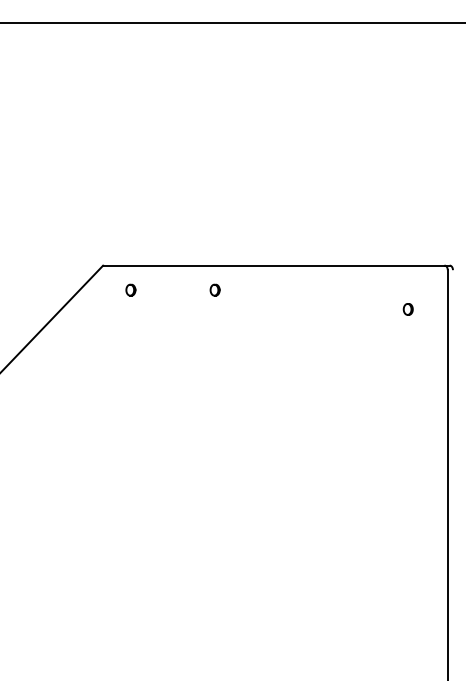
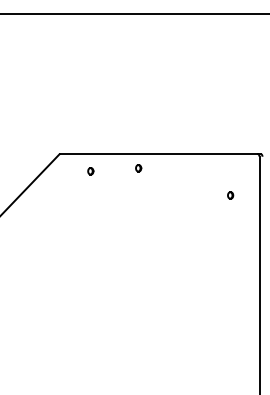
part: (130, 290) -> (90, 171), moved
part: (214, 290) -> (138, 168), moved
part: (408, 309) -> (230, 195), moved

